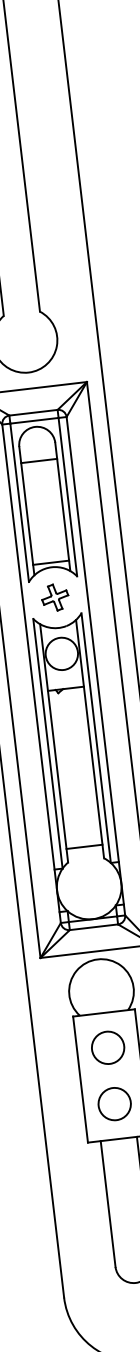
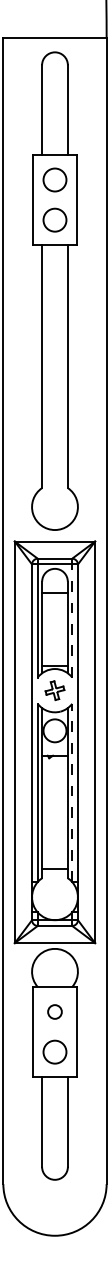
line: (68, 497) -> (72, 621), solid -> dashed
line: (96, 737) -> (72, 792), solid -> dashed
circle: (107, 1047) -> (54, 1011), size x0.6

